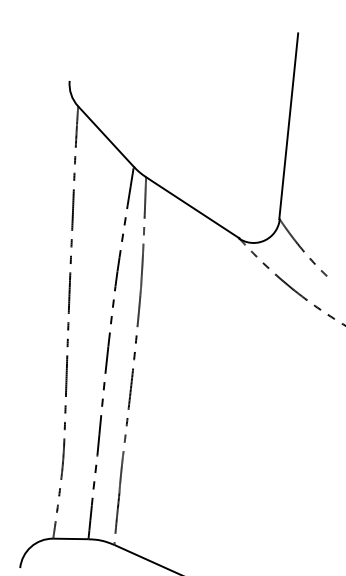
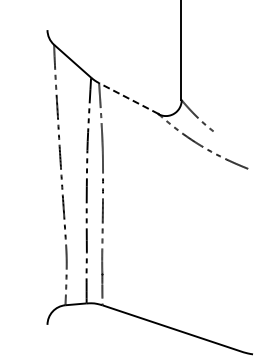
line: (192, 207) -> (128, 98), solid -> dashed

